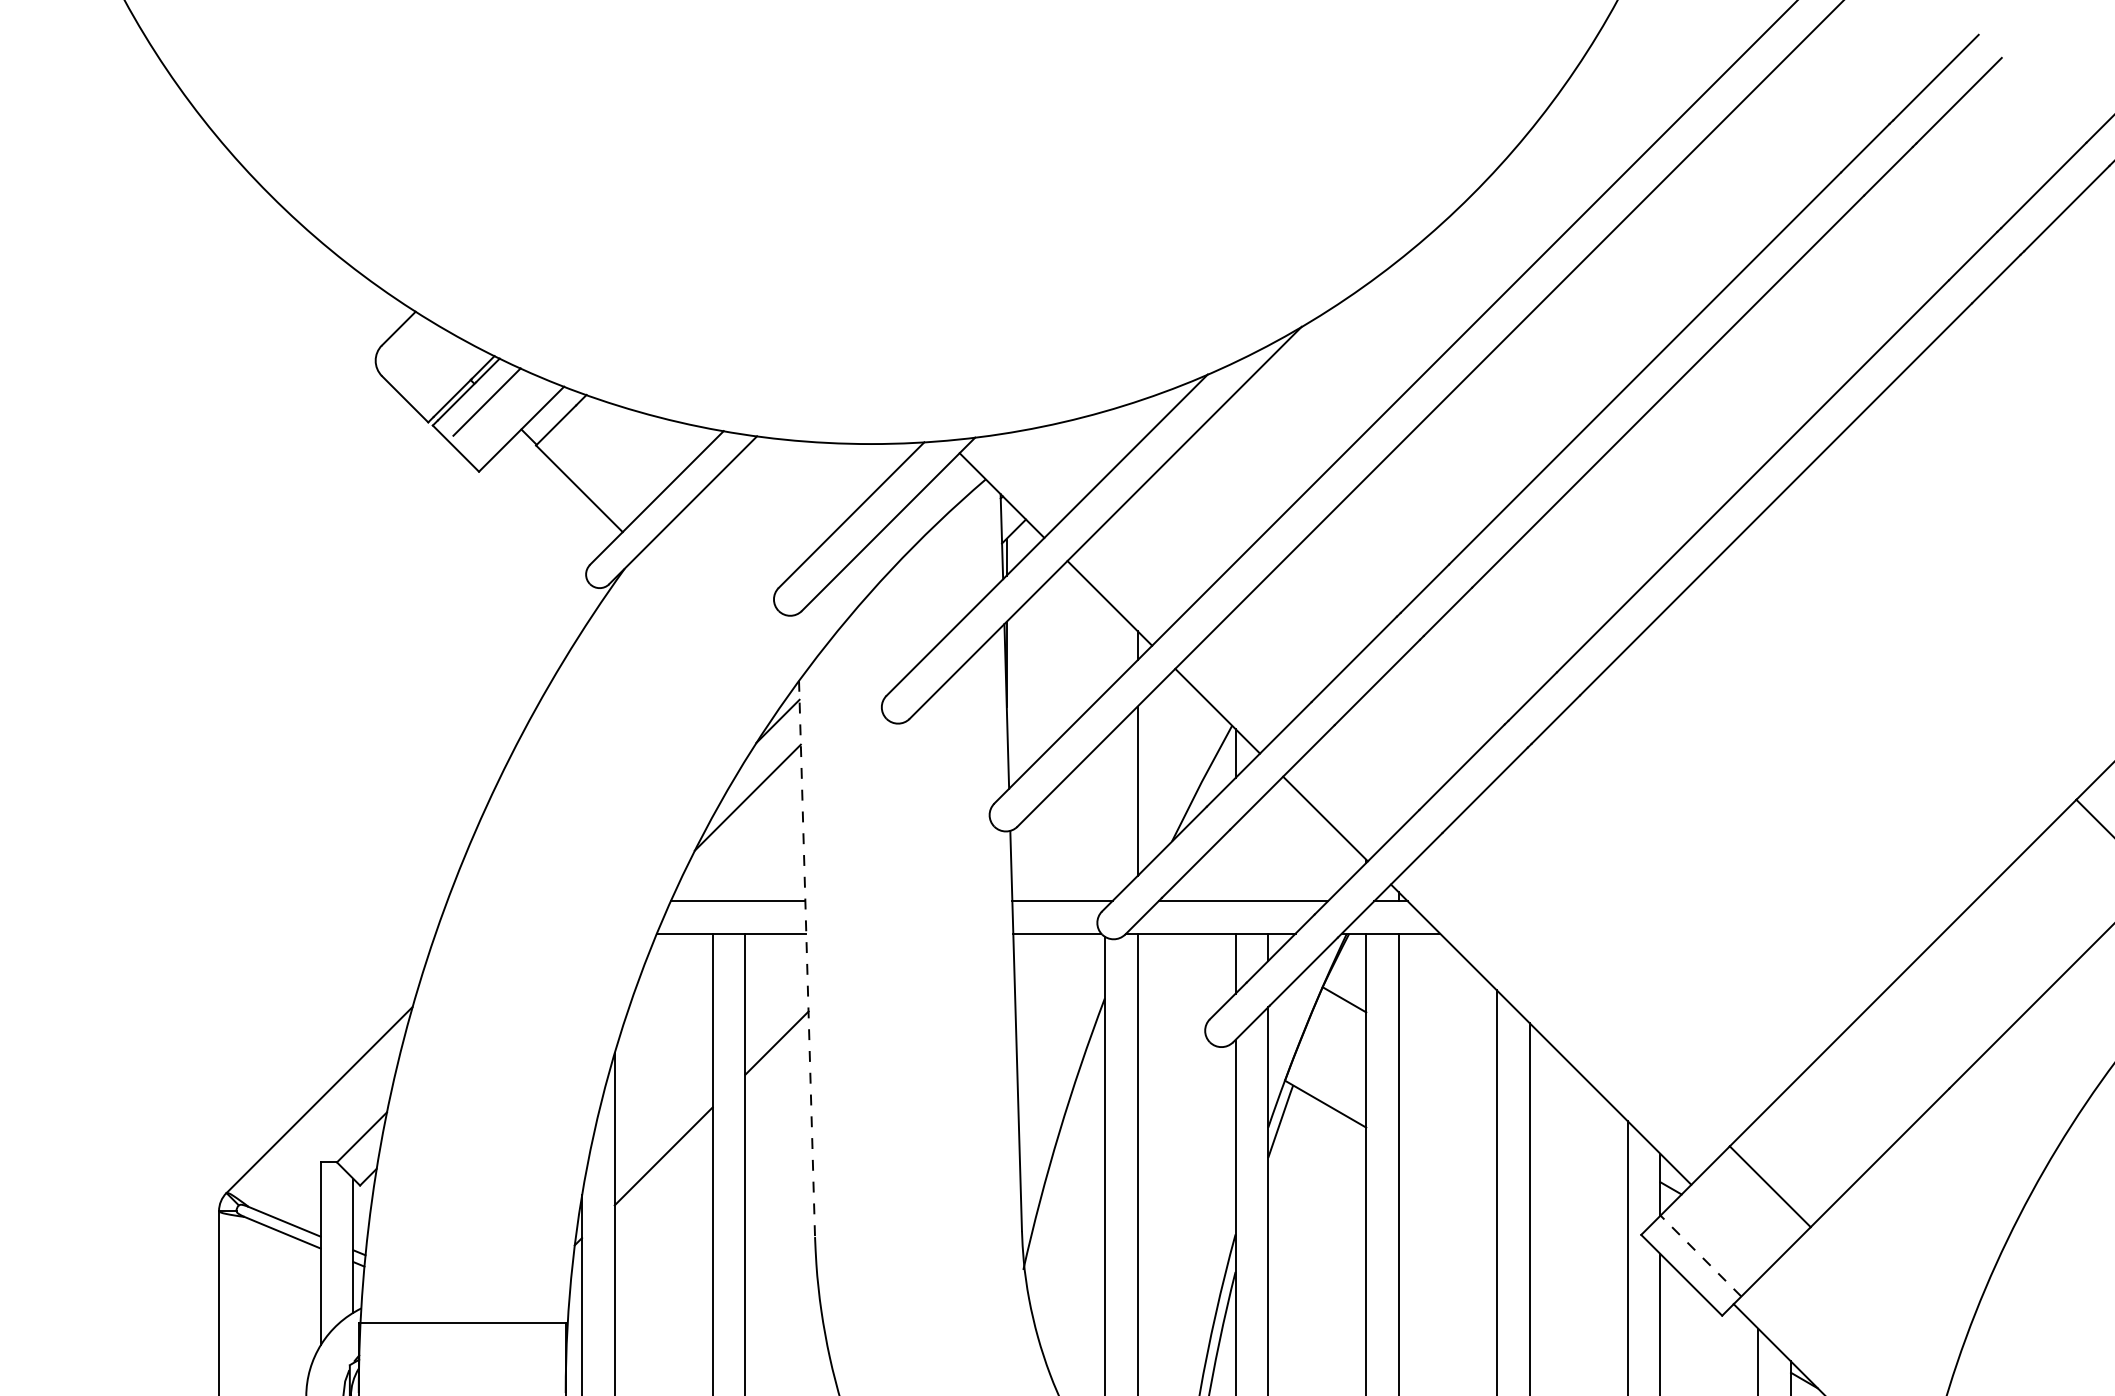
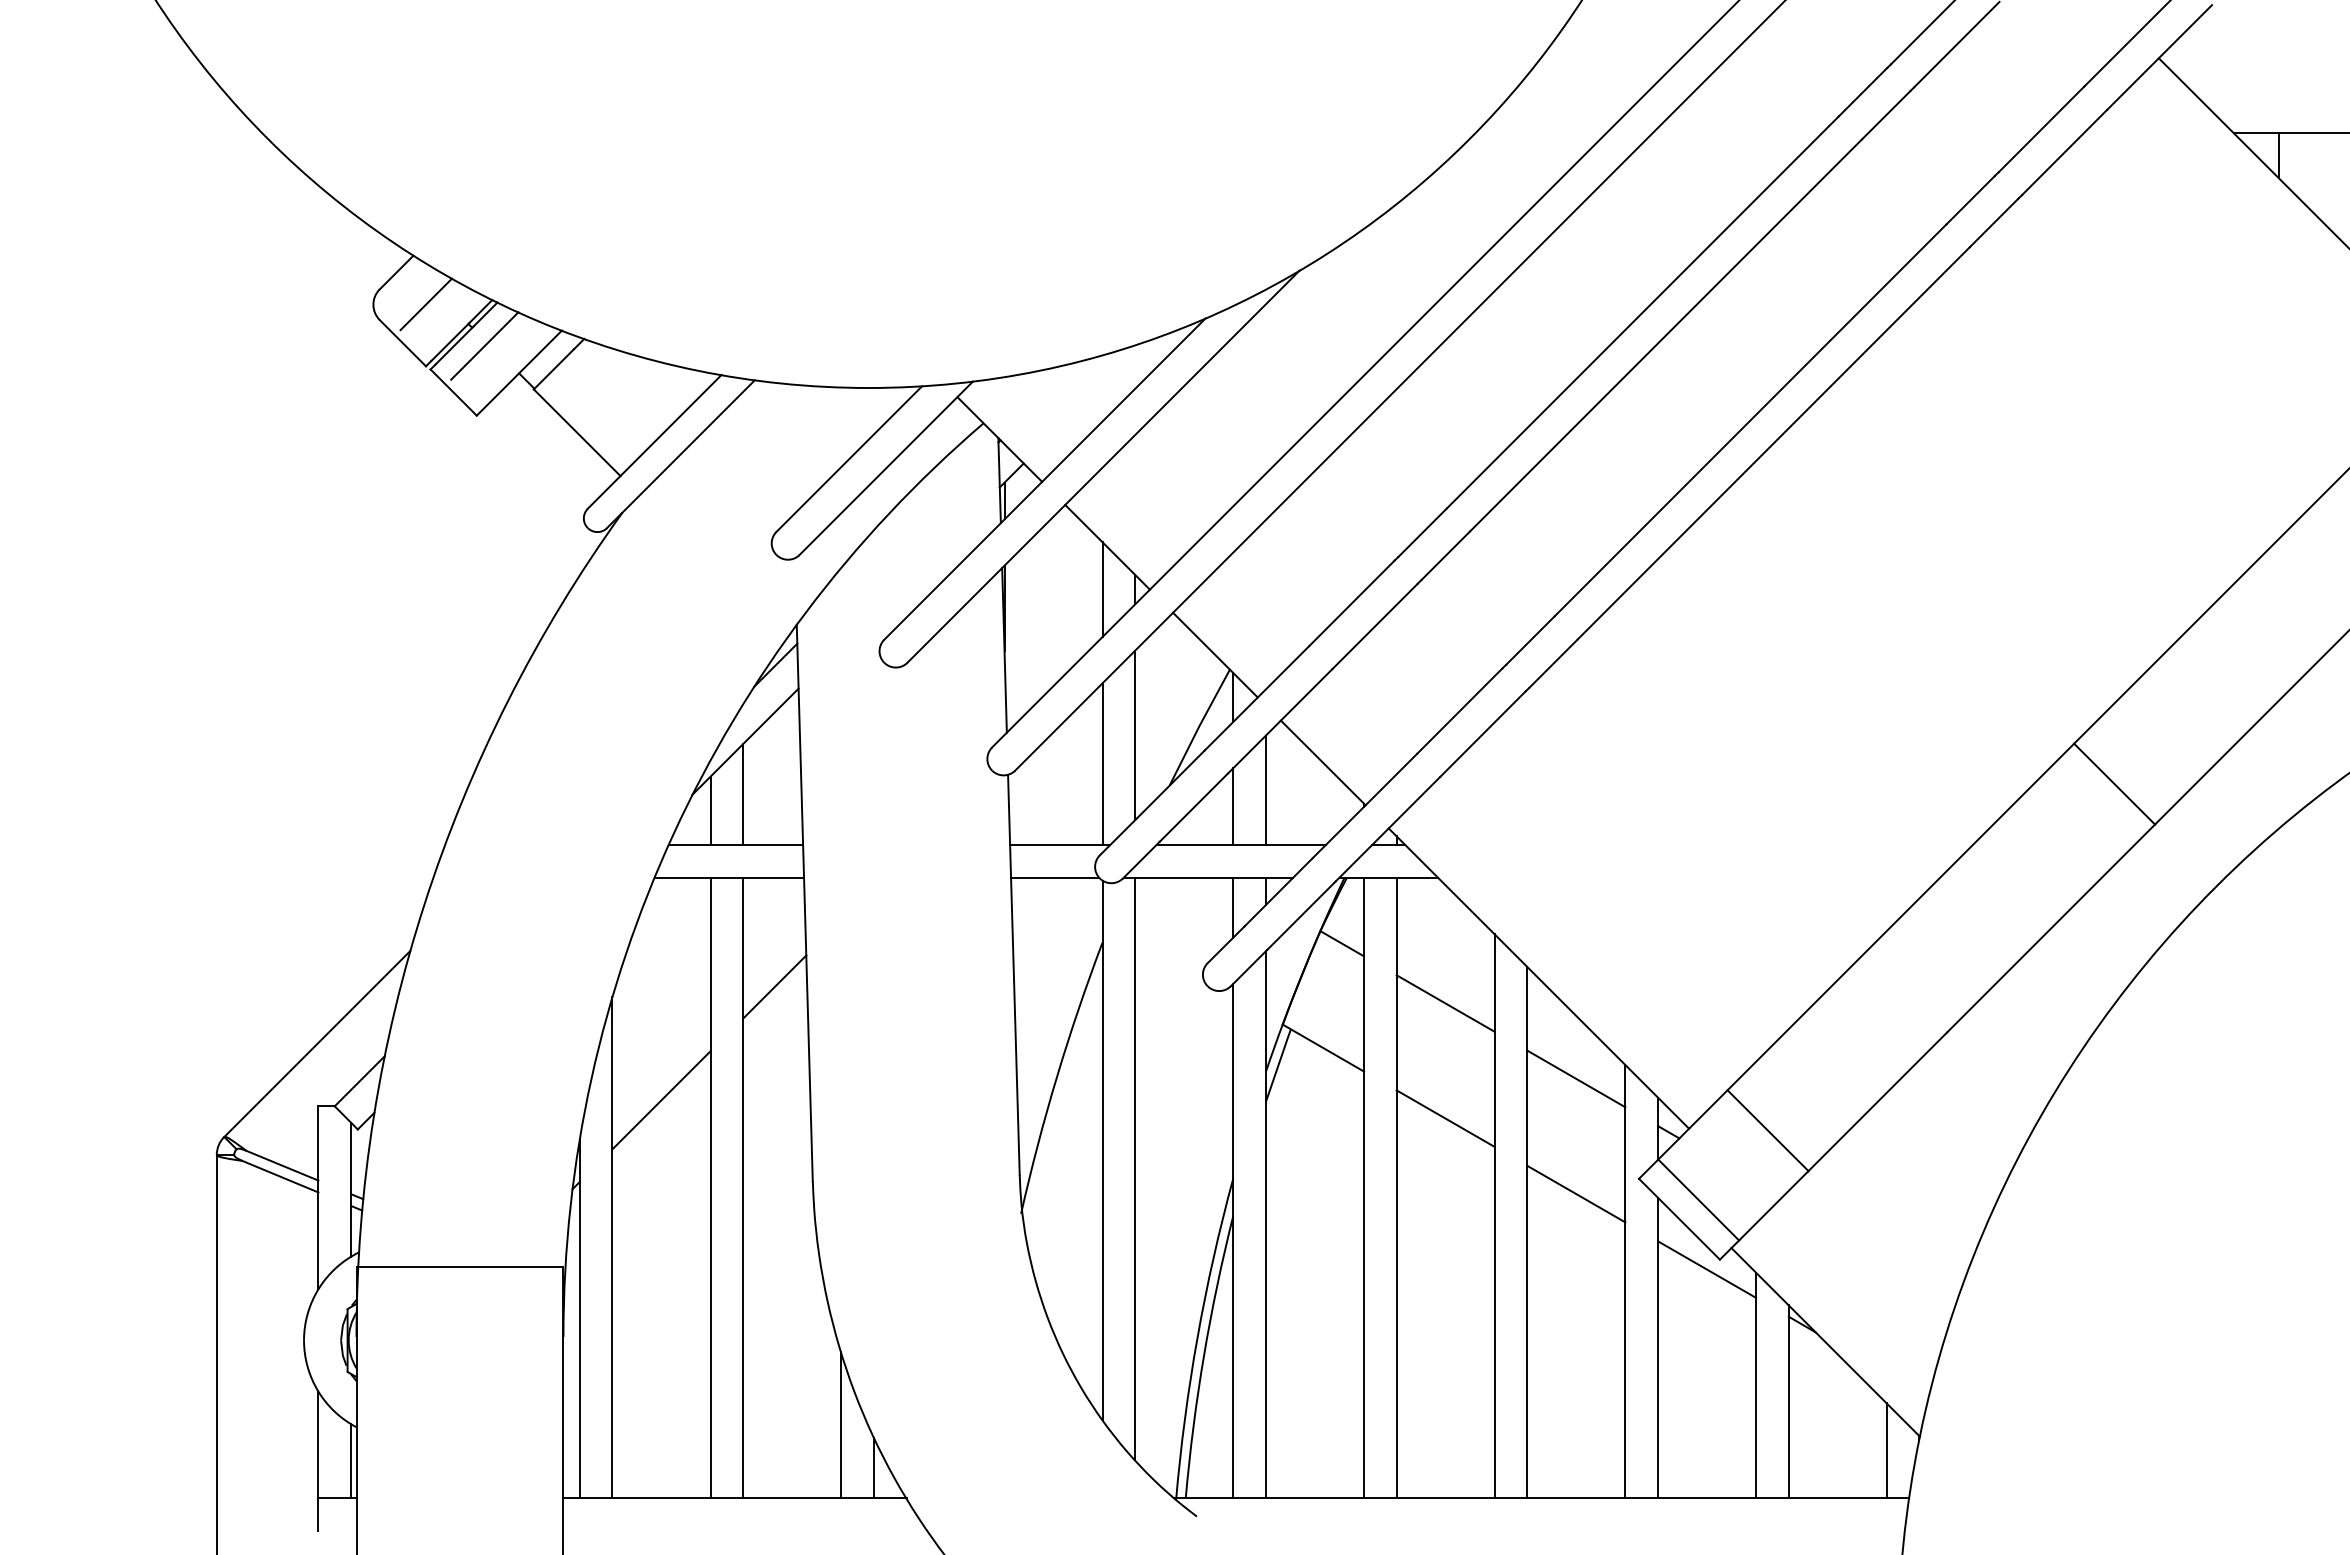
line: (428, 360) -> (426, 304), added
line: (1104, 645) -> (1102, 589), added
line: (1104, 819) -> (1102, 763), added
line: (1267, 845) -> (1265, 789), added
line: (745, 850) -> (743, 794), added
line: (1235, 862) -> (1233, 806), added
line: (712, 866) -> (710, 810), added
line: (806, 959) -> (804, 903), dashed -> solid
line: (1447, 1059) -> (1445, 1003), added
line: (1578, 1134) -> (1576, 1078), added
line: (1447, 1174) -> (1445, 1118), added
line: (1578, 1249) -> (1576, 1193), added
line: (1700, 1255) -> (1698, 1199), dashed -> solid
line: (1709, 1325) -> (1707, 1269), added

